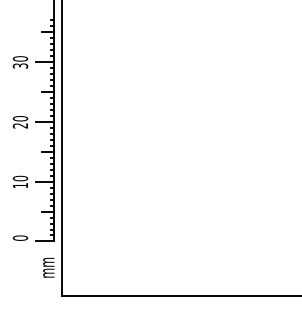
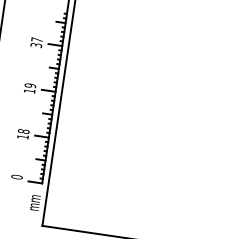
text: (20, 58) -> (37, 39), 30 -> 37
text: (20, 122) -> (30, 88), 20 -> 19
text: (20, 178) -> (23, 131), 10 -> 18

